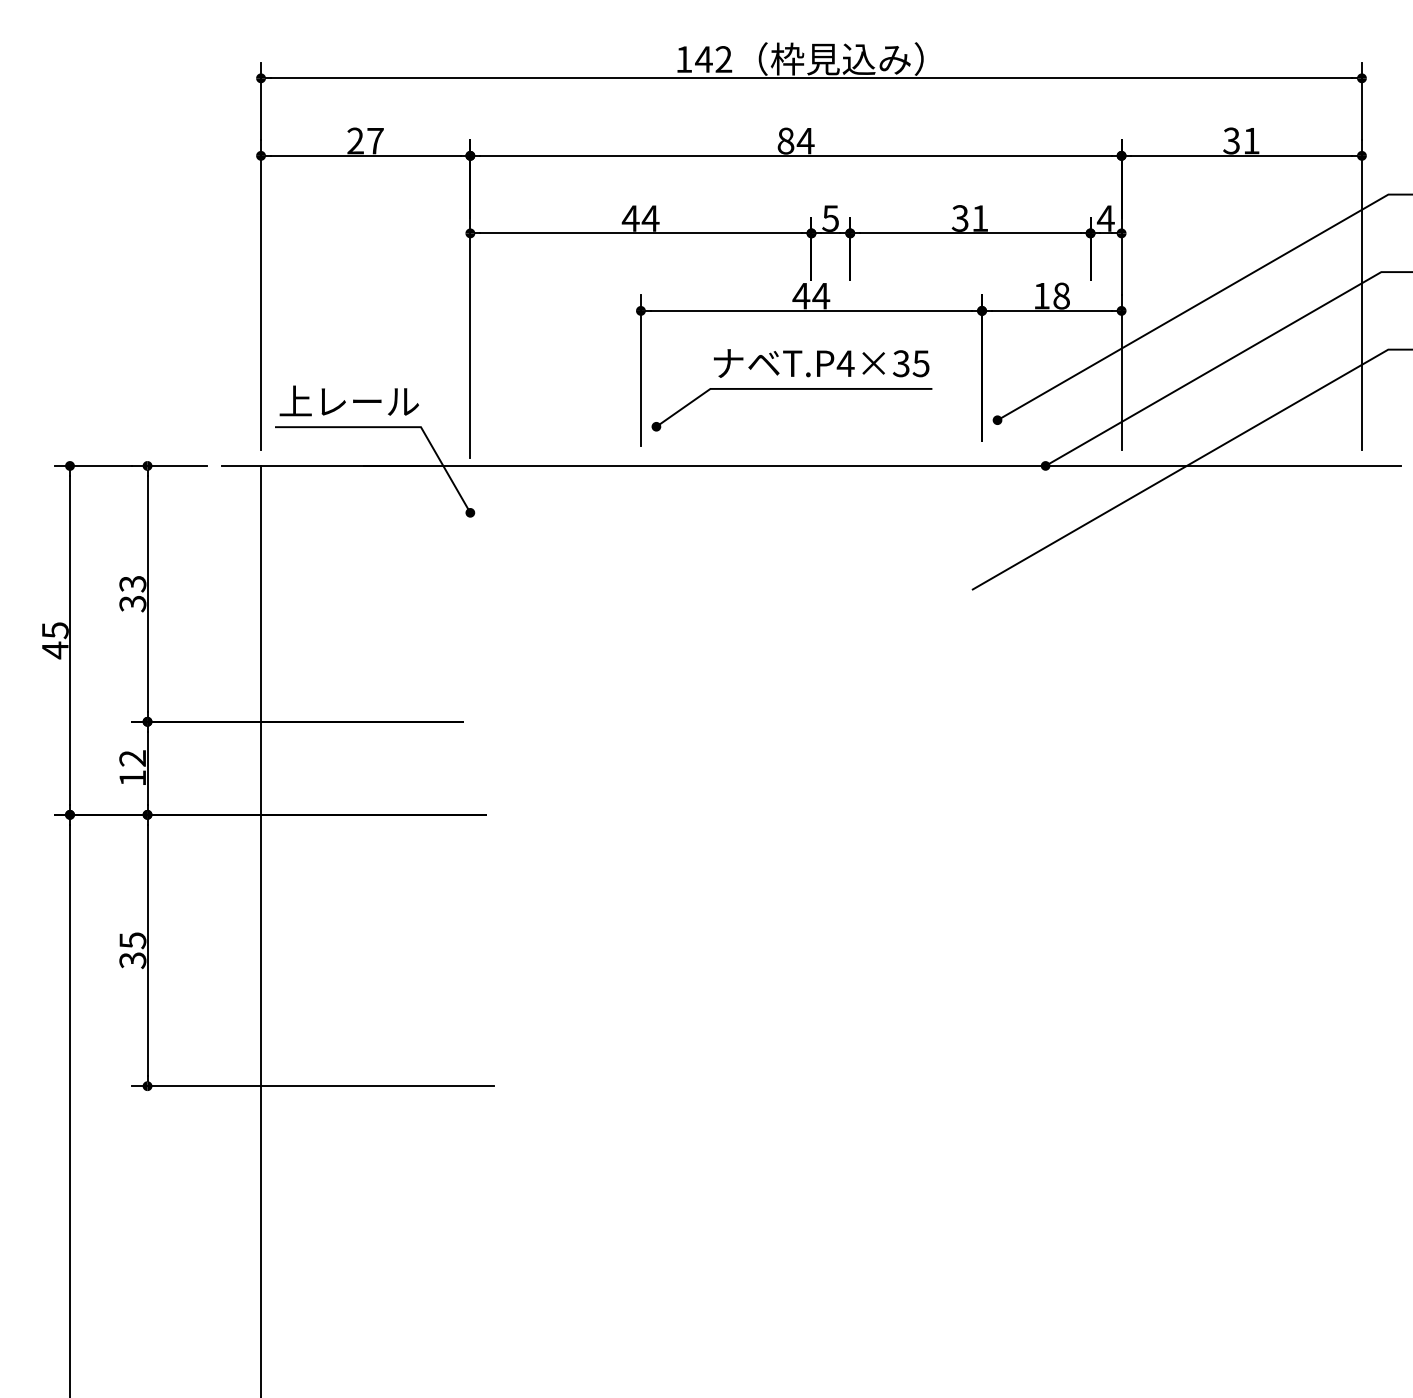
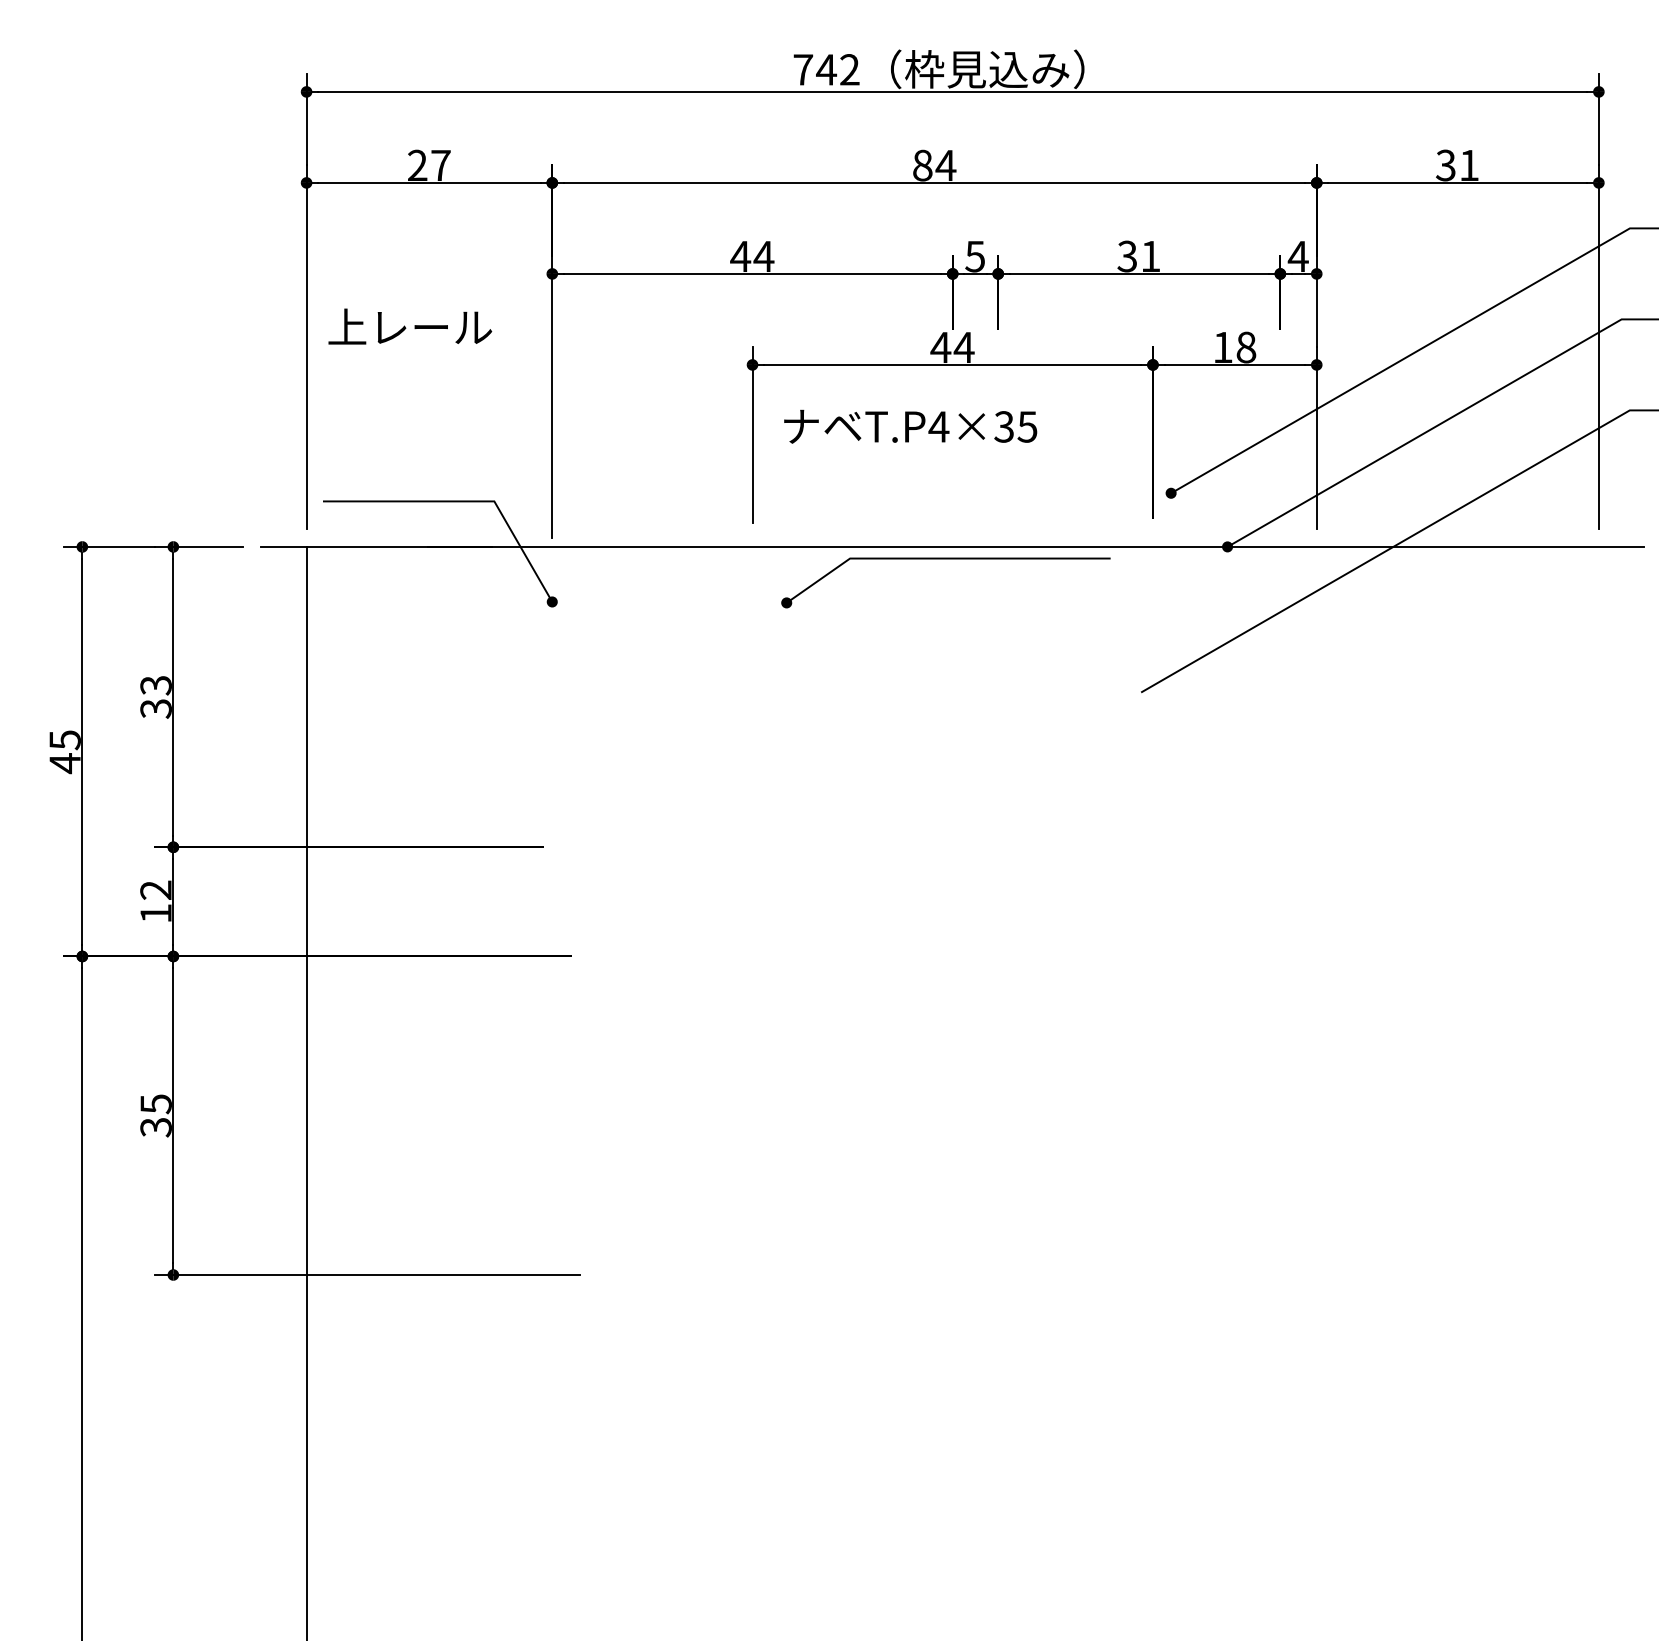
text: (684, 59) -> (803, 69), 142 -> 742
text: (821, 363) -> (910, 426), moved
part: (791, 389) -> (945, 559), moved
text: (349, 400) -> (410, 326), moved

